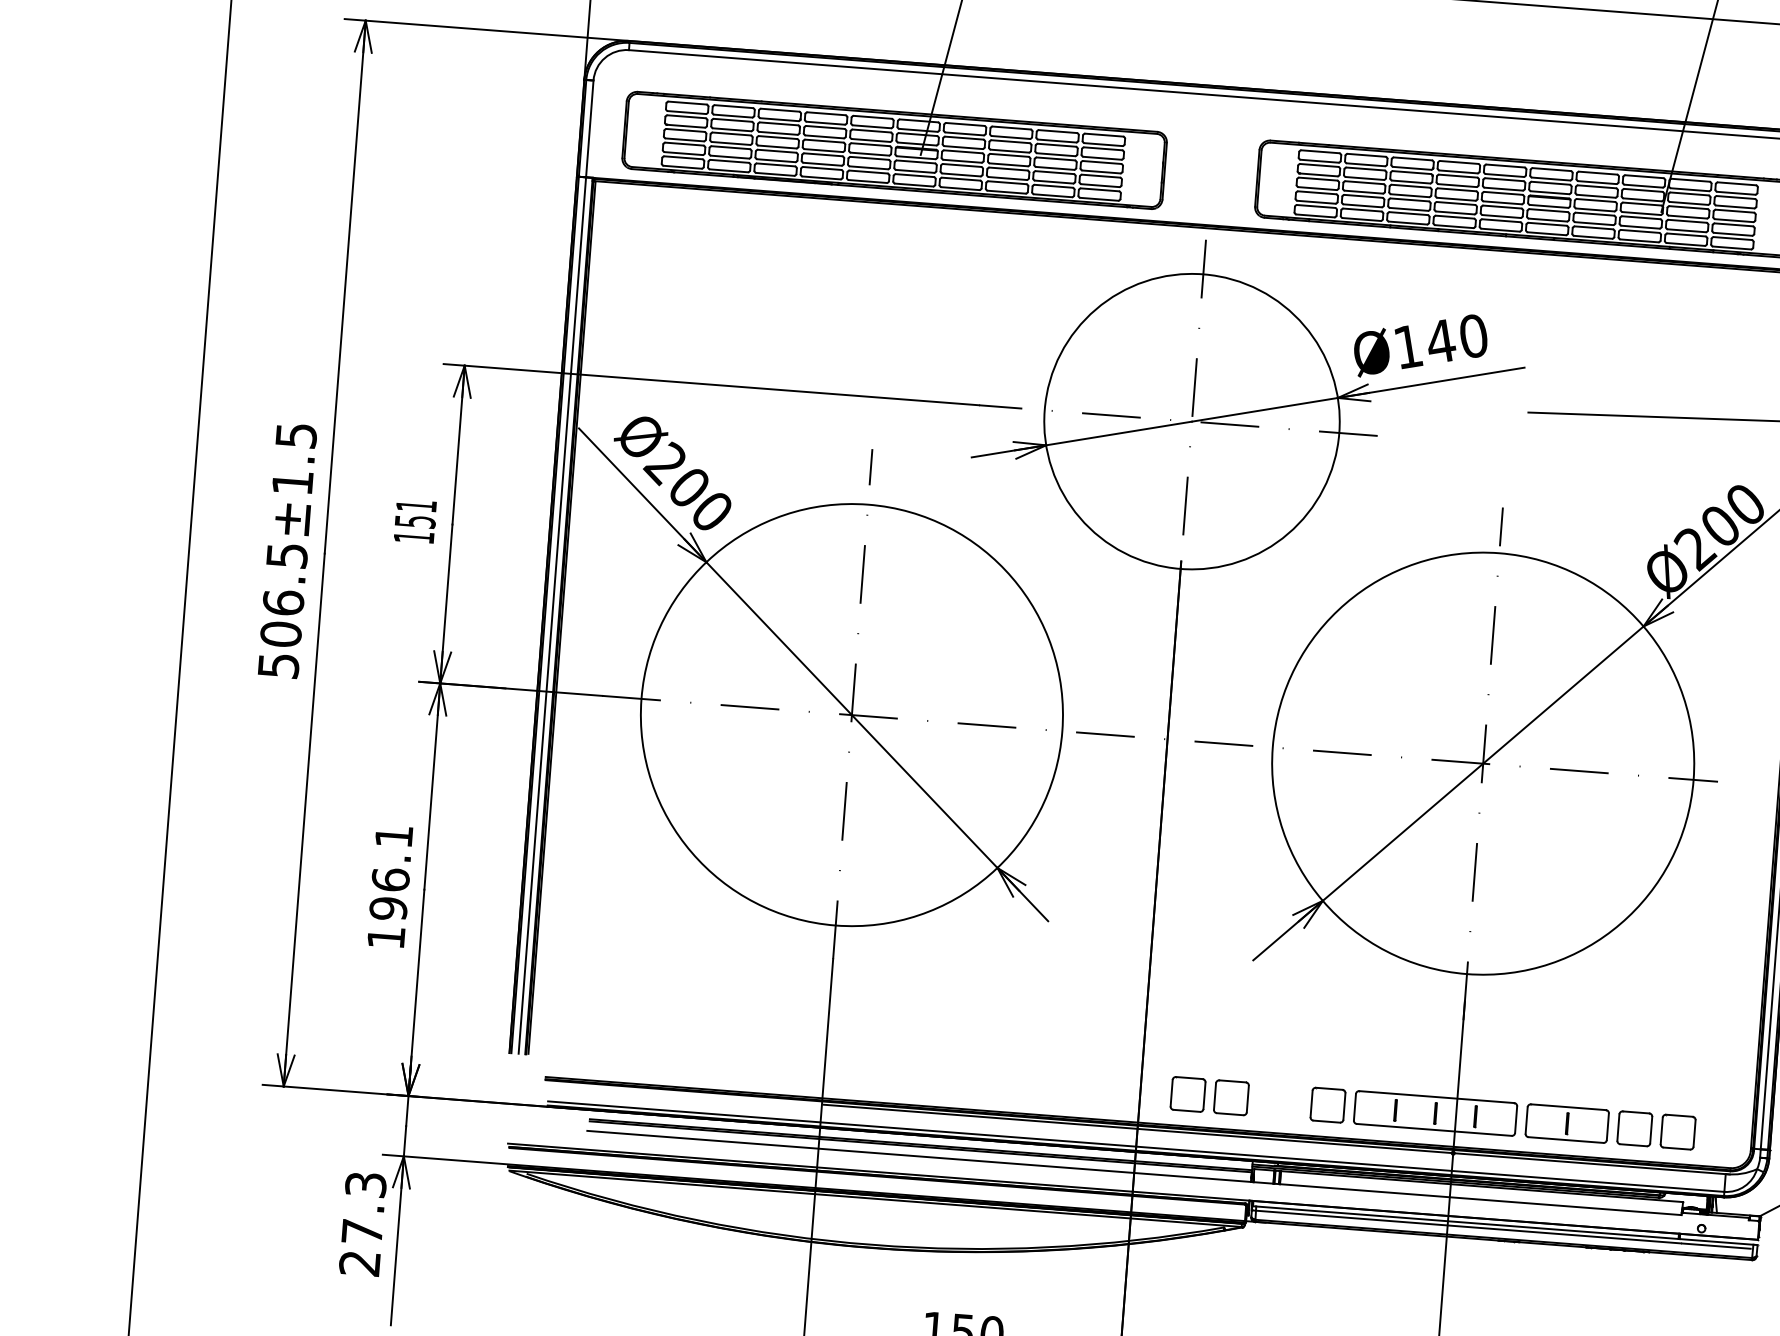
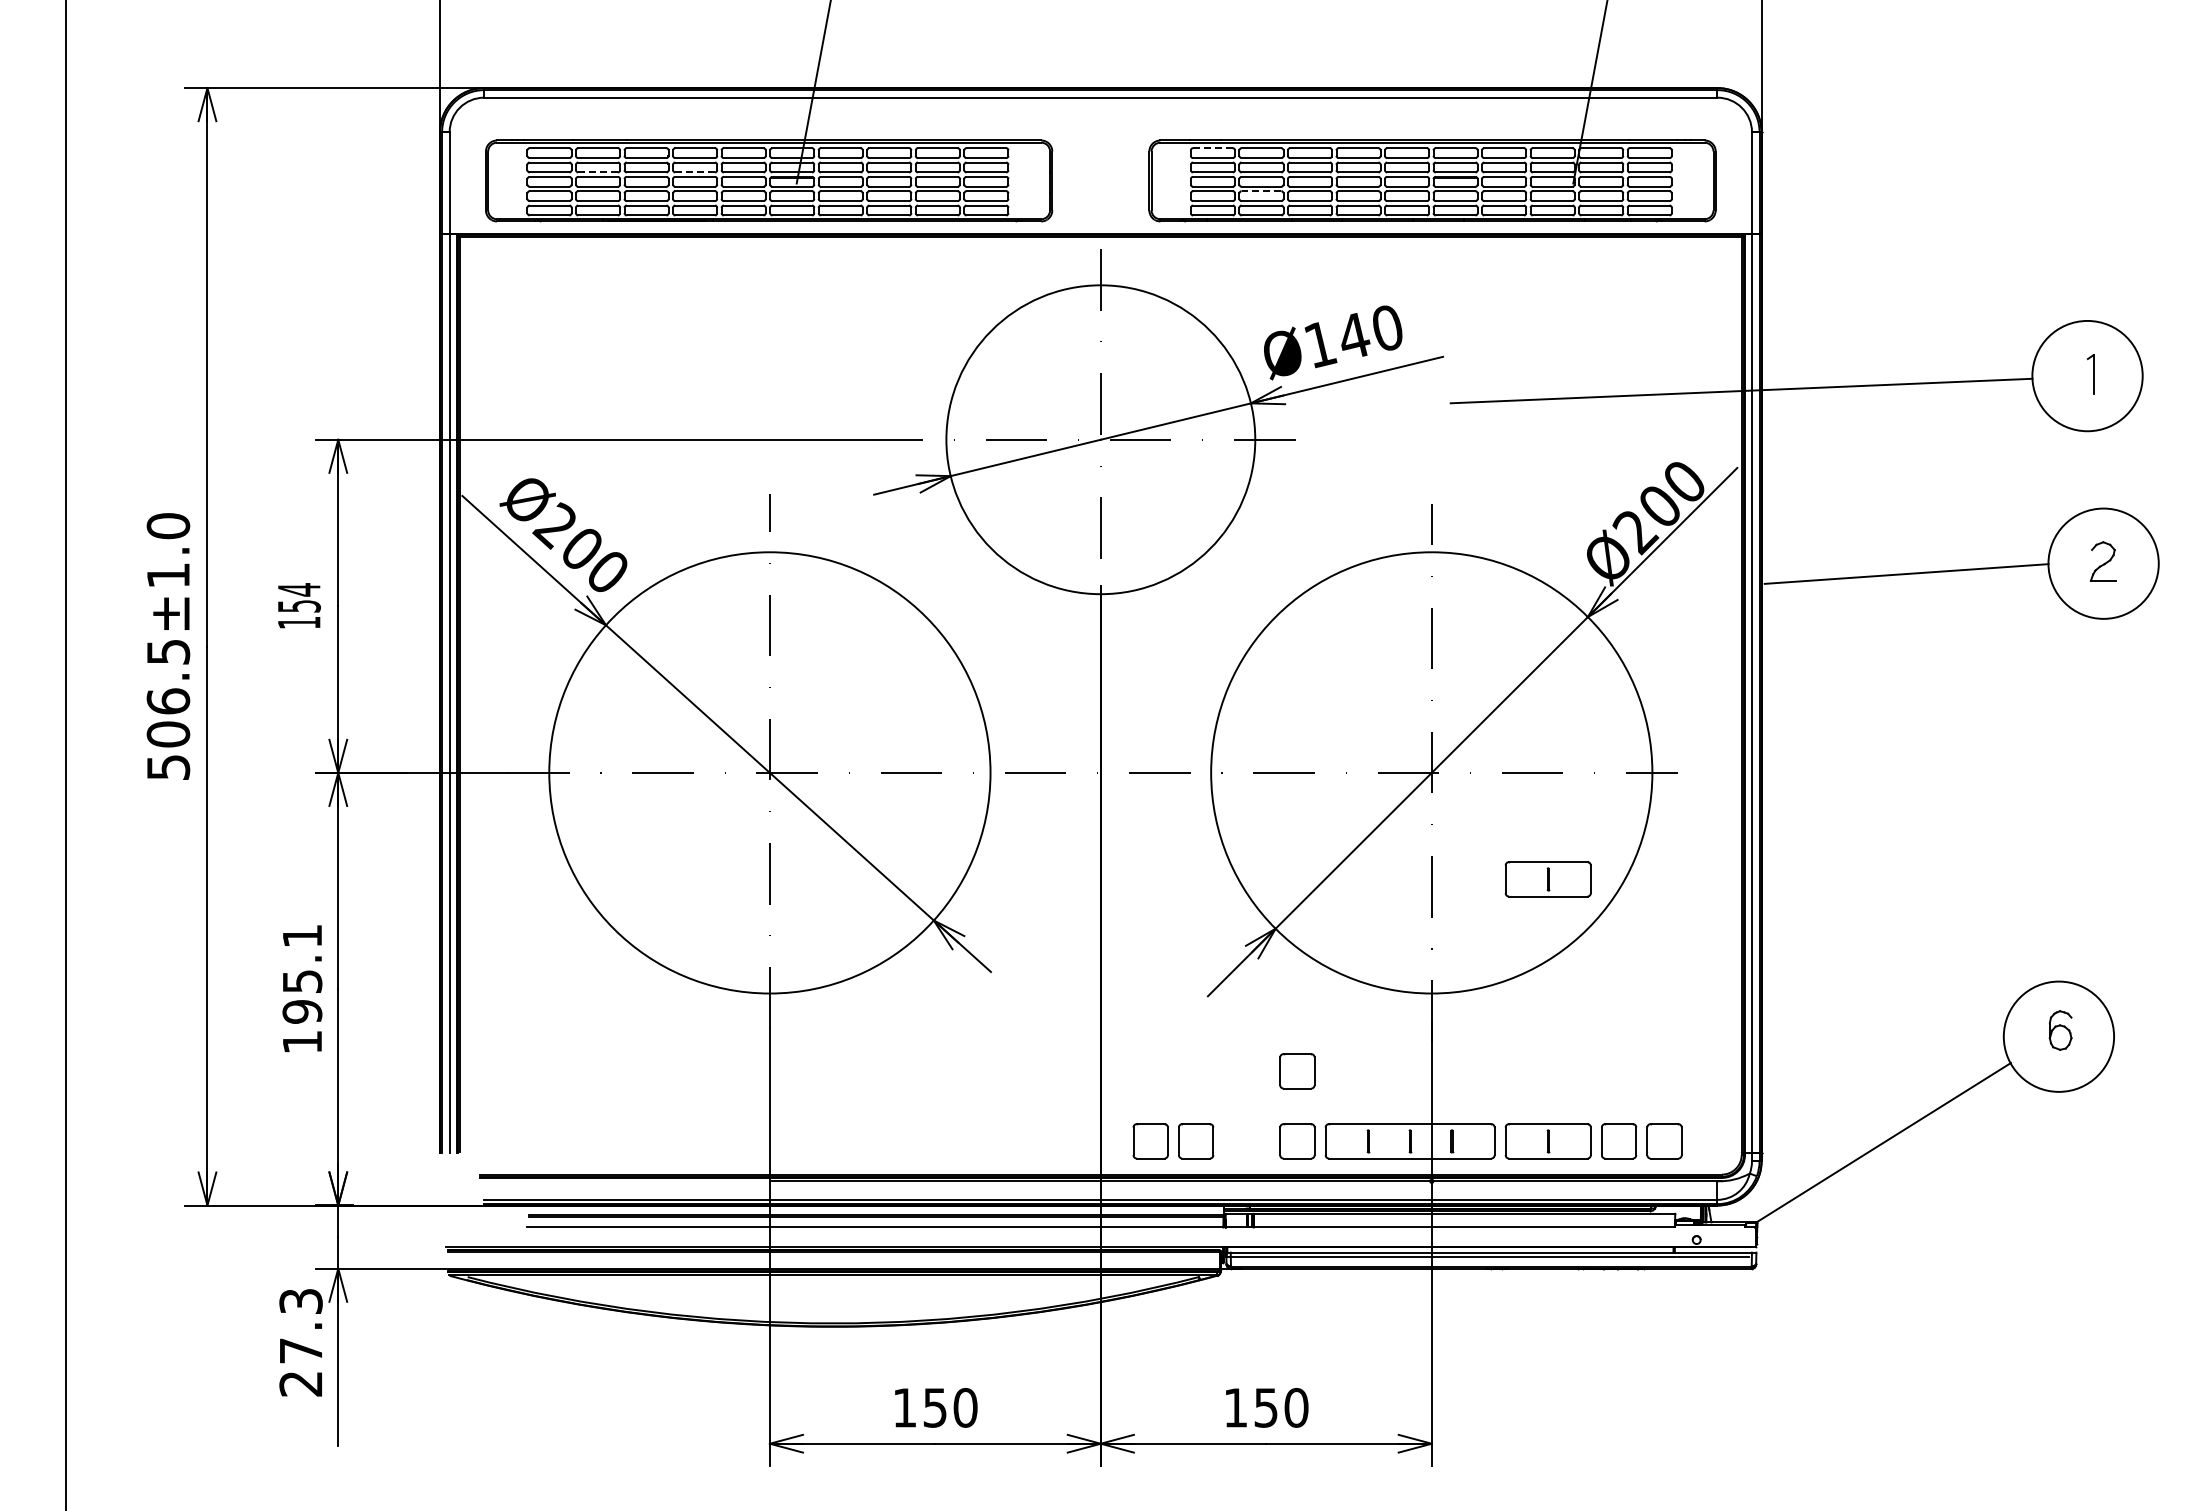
line: (732, 129) -> (598, 172), solid -> dashed
line: (825, 136) -> (695, 172), solid -> dashed
line: (1319, 152) -> (1212, 148), solid -> dashed
line: (1363, 196) -> (1261, 191), solid -> dashed
text: (296, 435) -> (168, 526), 506.5±1.5 -> 506.5±1.0
text: (416, 505) -> (299, 589), 151 -> 154
part: (1585, 873) -> (1547, 879), added
text: (390, 879) -> (302, 981), 196.1 -> 195.1
part: (1333, 1038) -> (1297, 1071), added

